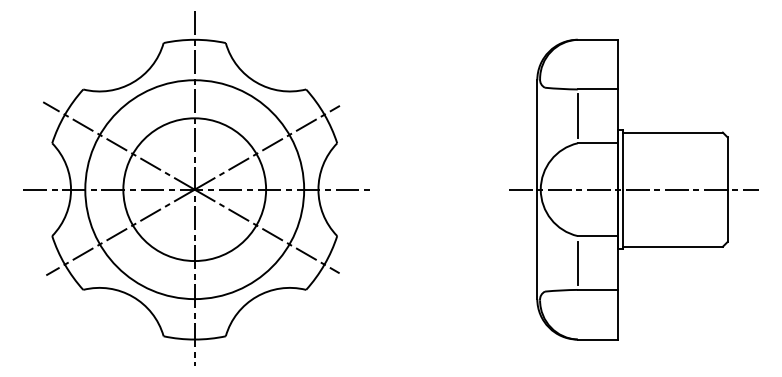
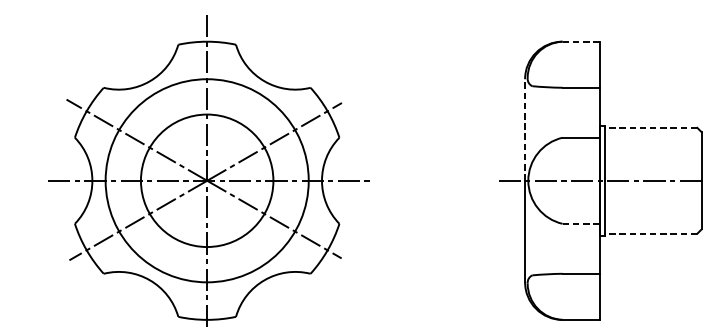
line: (598, 39) -> (581, 41), solid -> dashed
line: (577, 115) -> (562, 111), removed
line: (672, 132) -> (650, 127), solid -> dashed
line: (537, 134) -> (525, 129), solid -> dashed
line: (598, 236) -> (581, 224), solid -> dashed
line: (672, 246) -> (650, 233), solid -> dashed
line: (577, 262) -> (562, 248), removed

